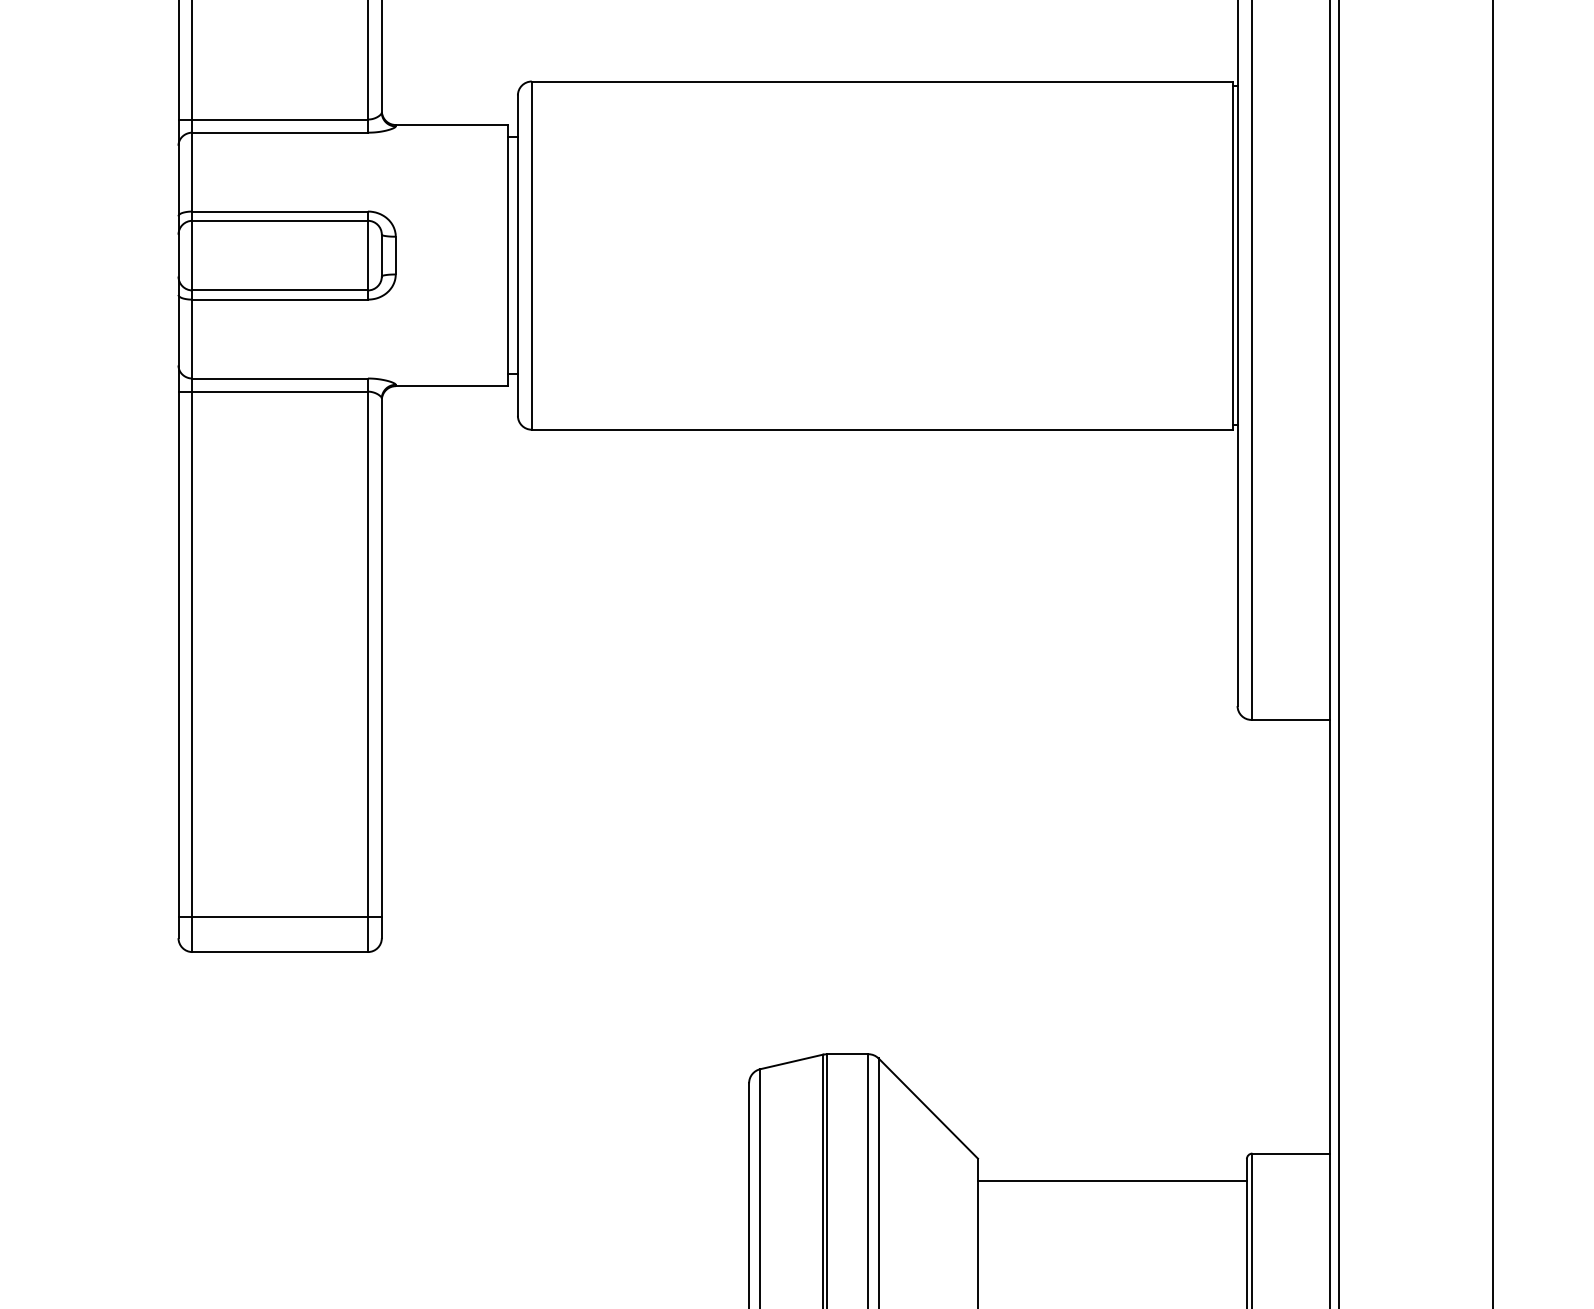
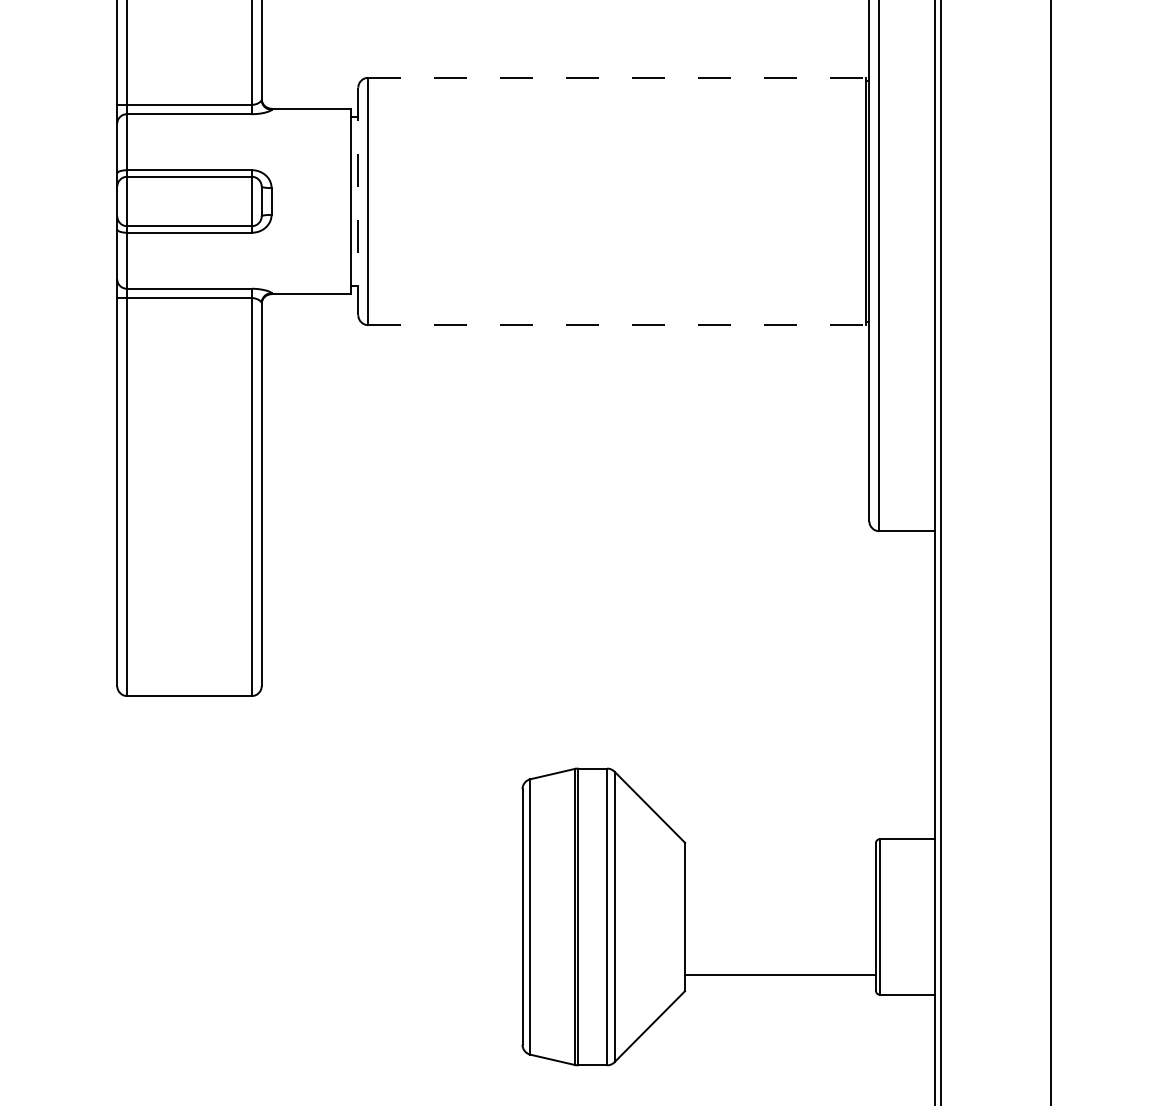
line: (882, 81) -> (617, 77), solid -> dashed
line: (518, 255) -> (358, 201), solid -> dashed
line: (882, 430) -> (617, 325), solid -> dashed
line: (280, 917) -> (189, 671), removed
line: (1112, 1180) -> (780, 858), removed

